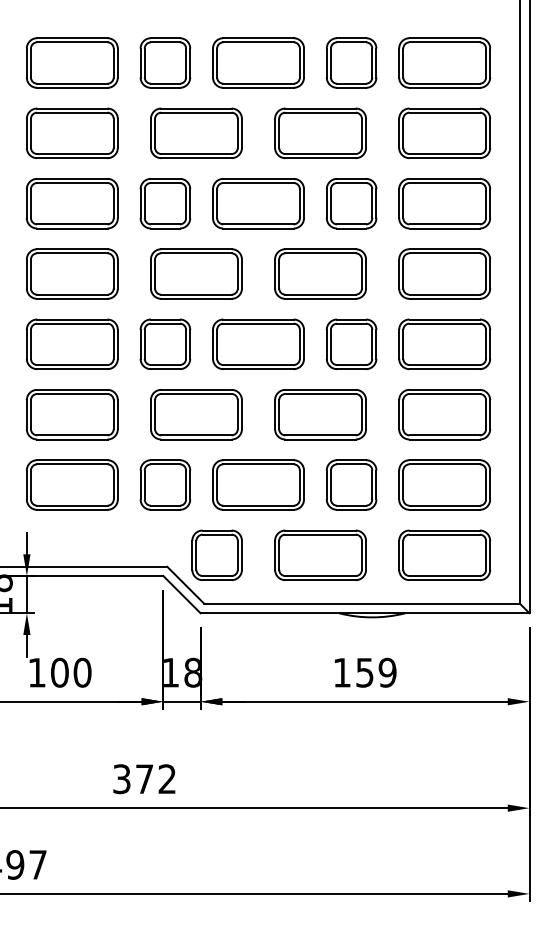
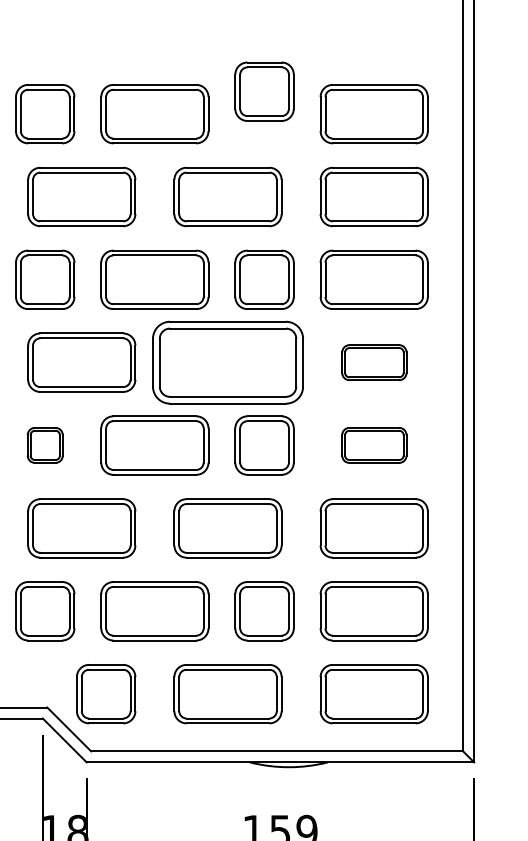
part: (351, 62) -> (264, 91), moved
part: (320, 273) -> (227, 362), size x1.4
part: (444, 273) -> (374, 362), size x0.6
part: (165, 343) -> (45, 444), size x0.6
part: (444, 343) -> (374, 444), size x0.6

